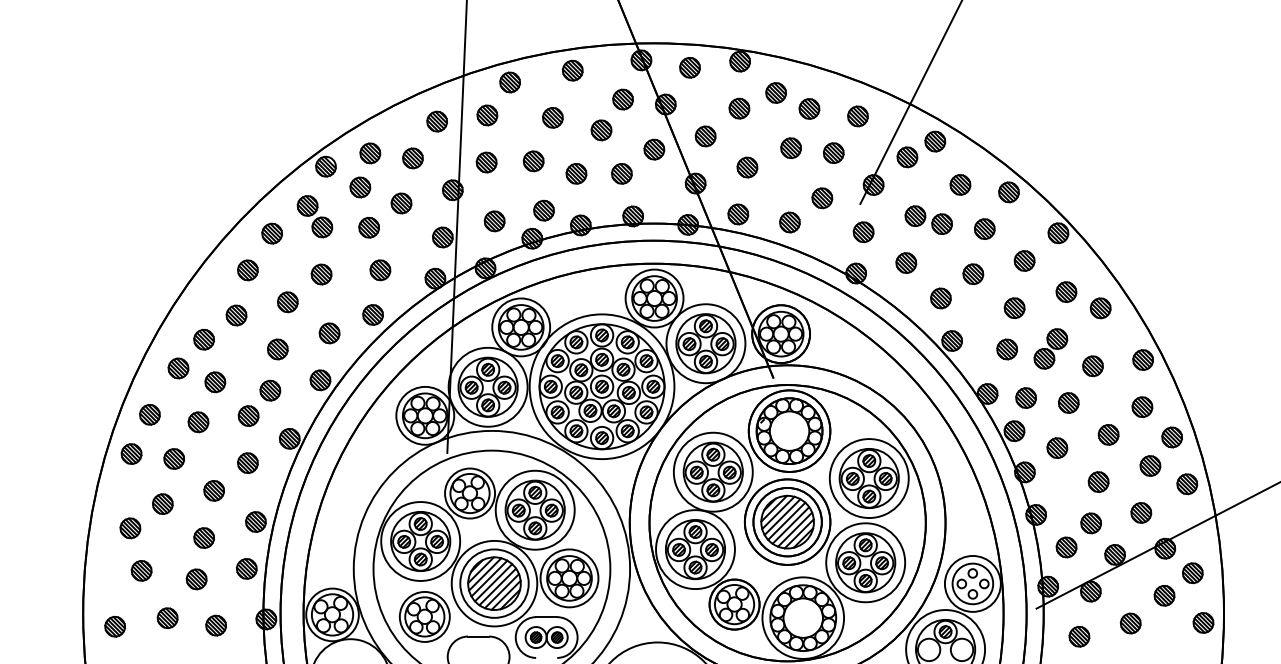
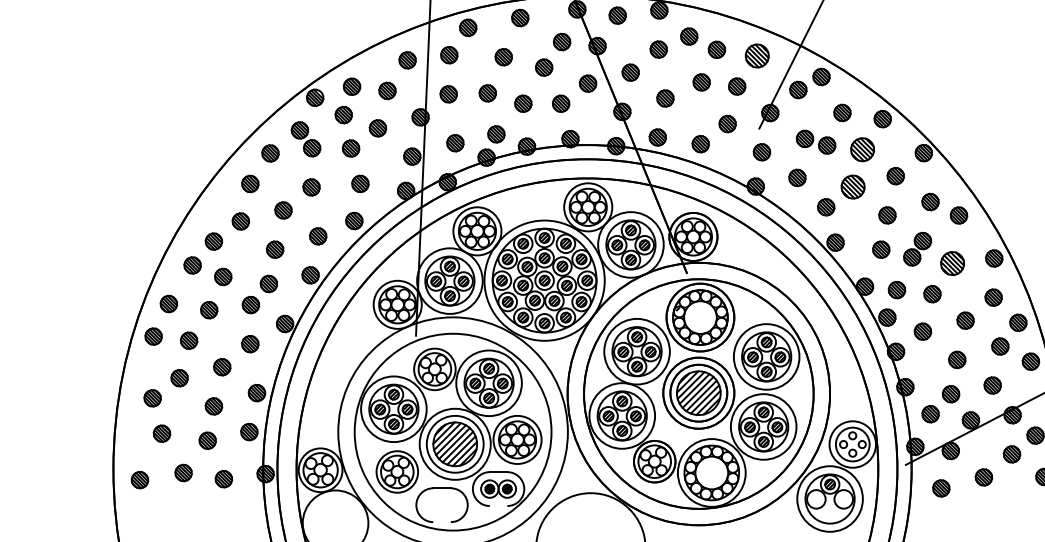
part: (857, 116) -> (756, 56), size x1.4
part: (984, 228) -> (862, 149), size x1.4
part: (973, 274) -> (853, 187), size x1.4
part: (1092, 366) -> (952, 263), size x1.4

